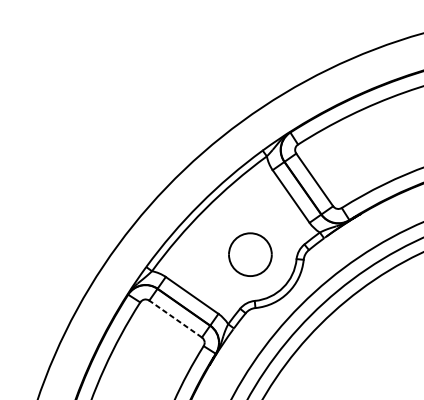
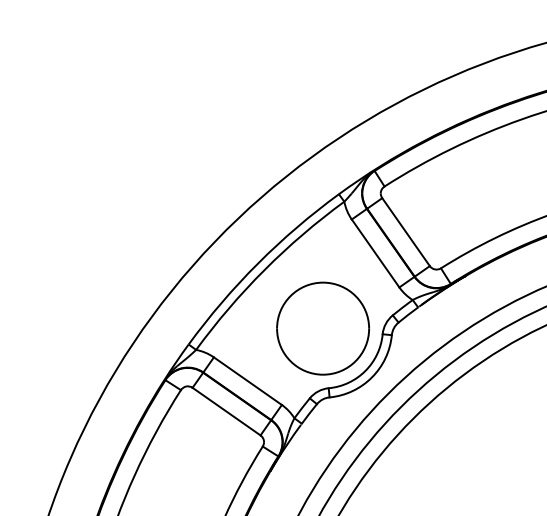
part: (249, 254) -> (322, 328), size x1.67
line: (175, 318) -> (226, 411), dashed -> solid

